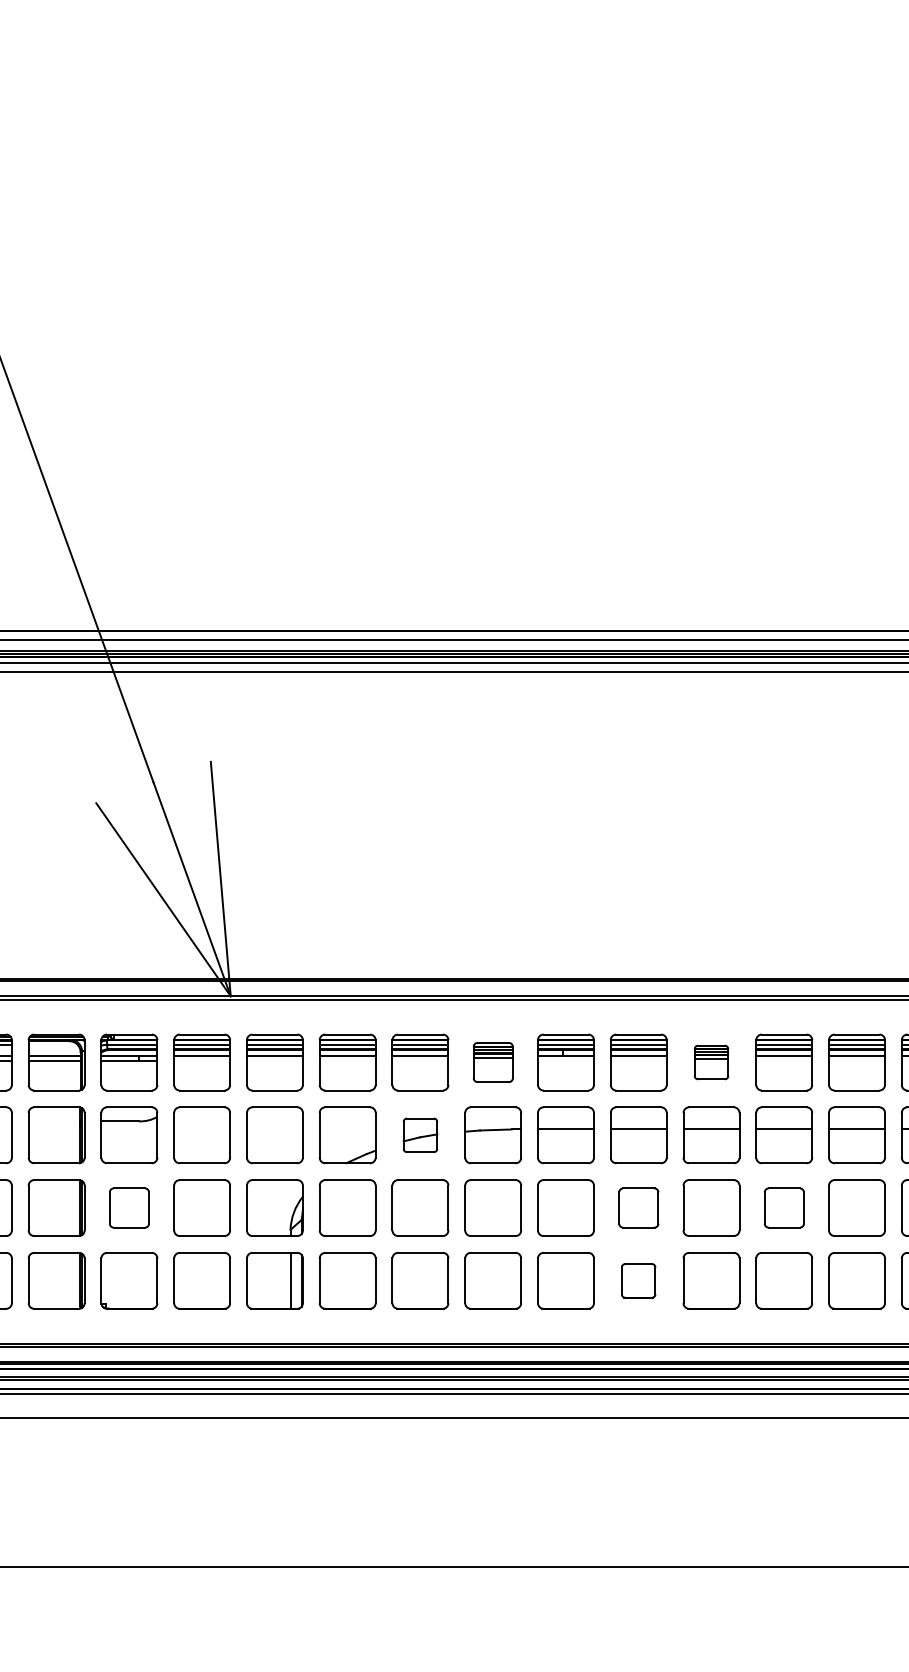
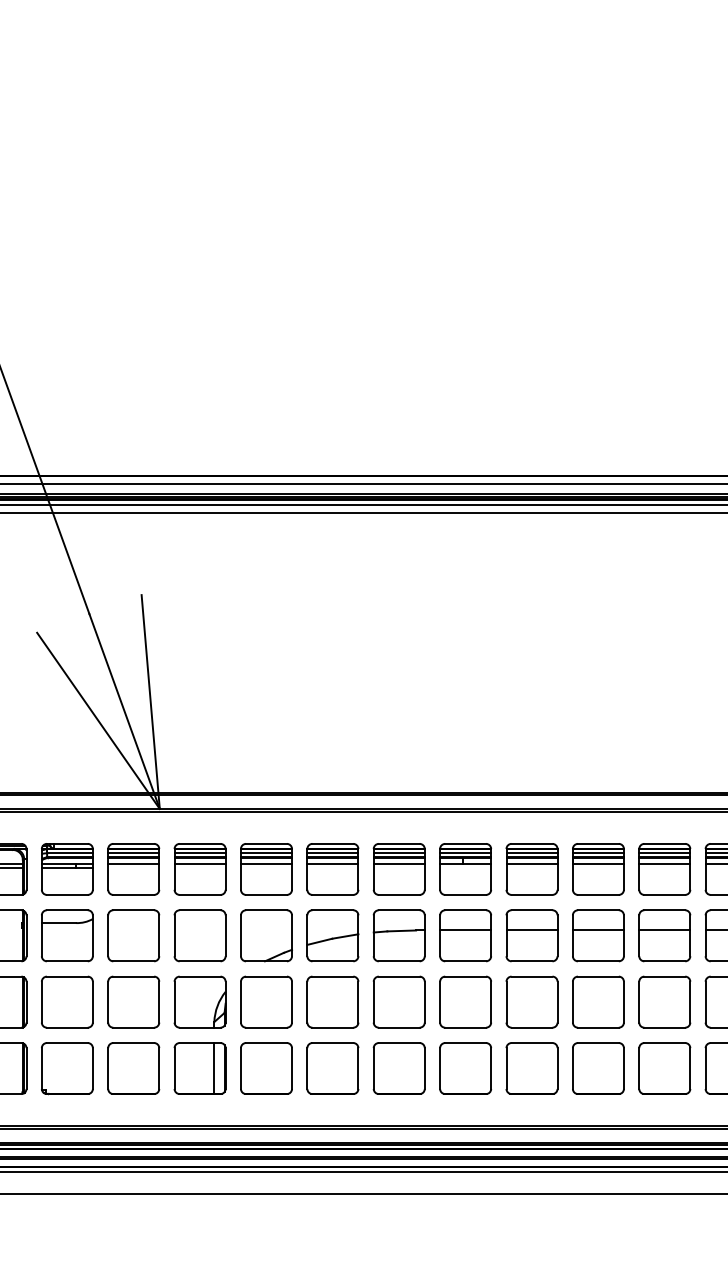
part: (493, 1062) -> (399, 869), size x1.43
part: (711, 1062) -> (598, 869), size x1.67
part: (420, 1135) -> (332, 935), size x1.67
part: (129, 1207) -> (67, 1001), size x1.43
part: (638, 1207) -> (531, 1001), size x1.43
part: (784, 1207) -> (664, 1001), size x1.43
part: (638, 1280) -> (531, 1068), size x1.67

